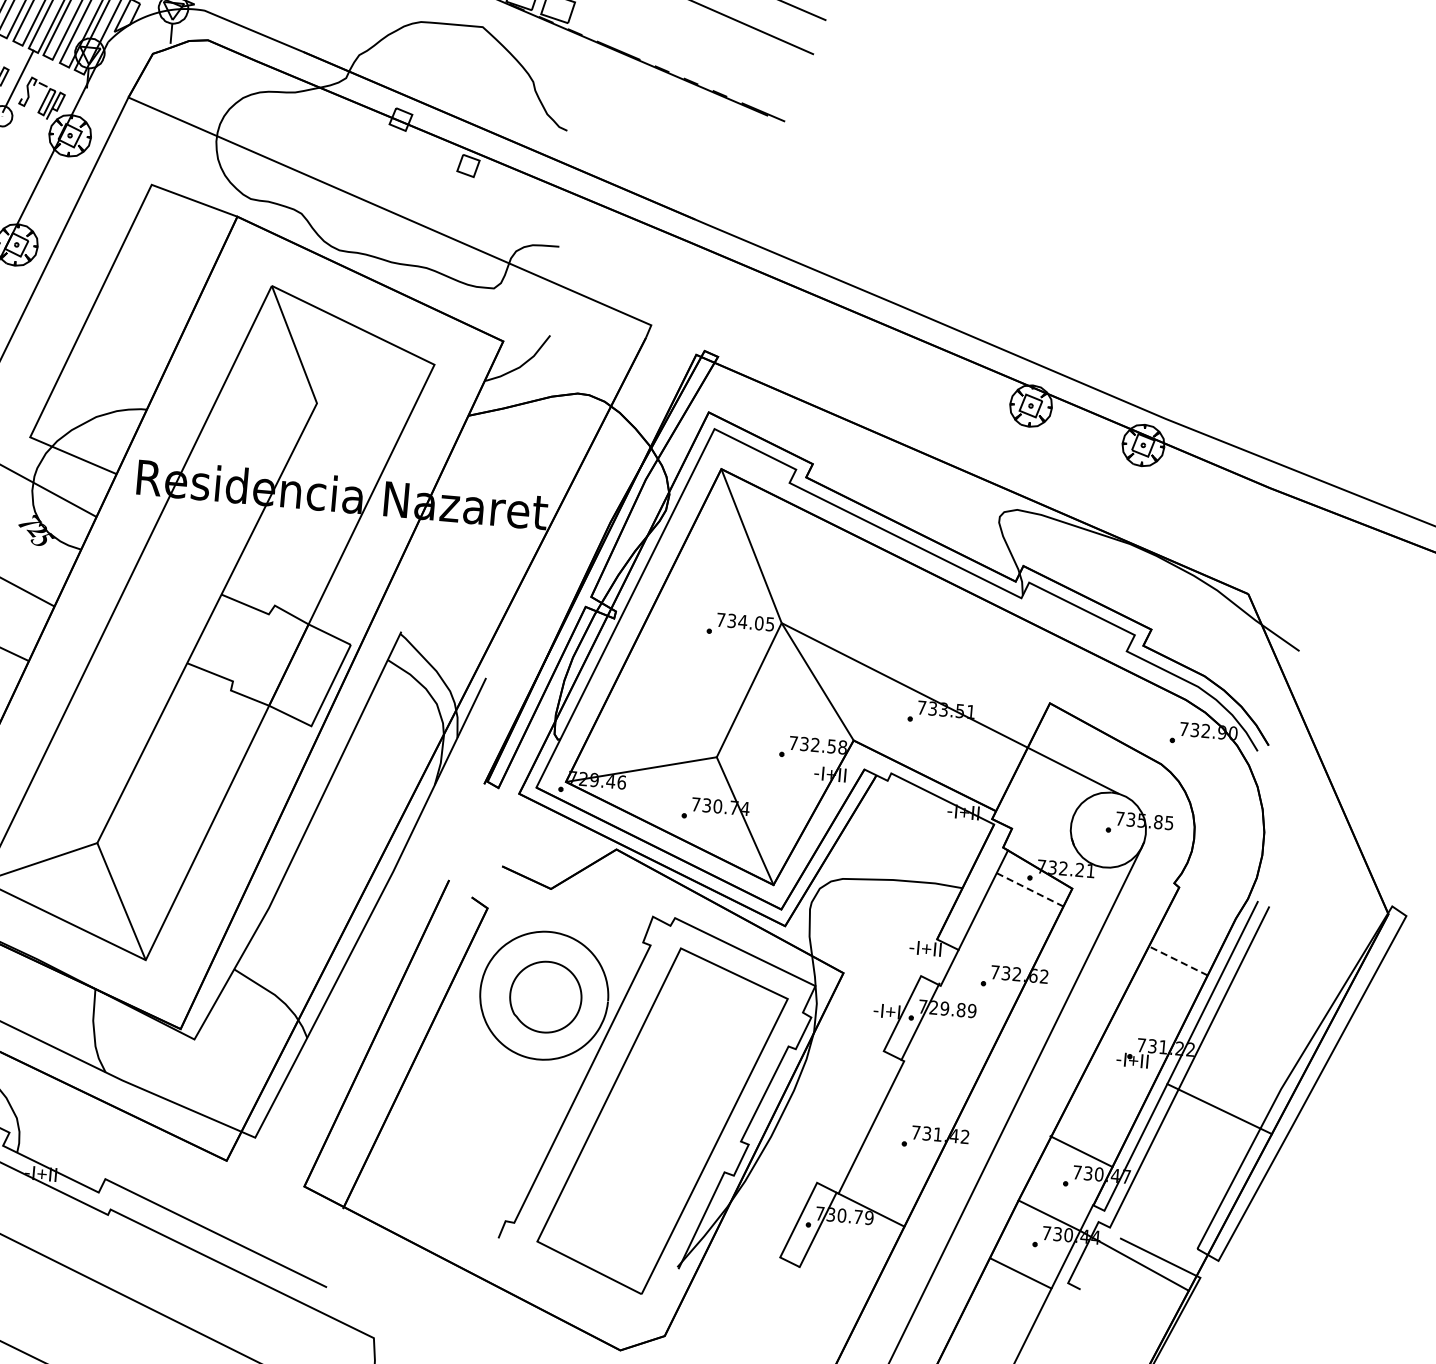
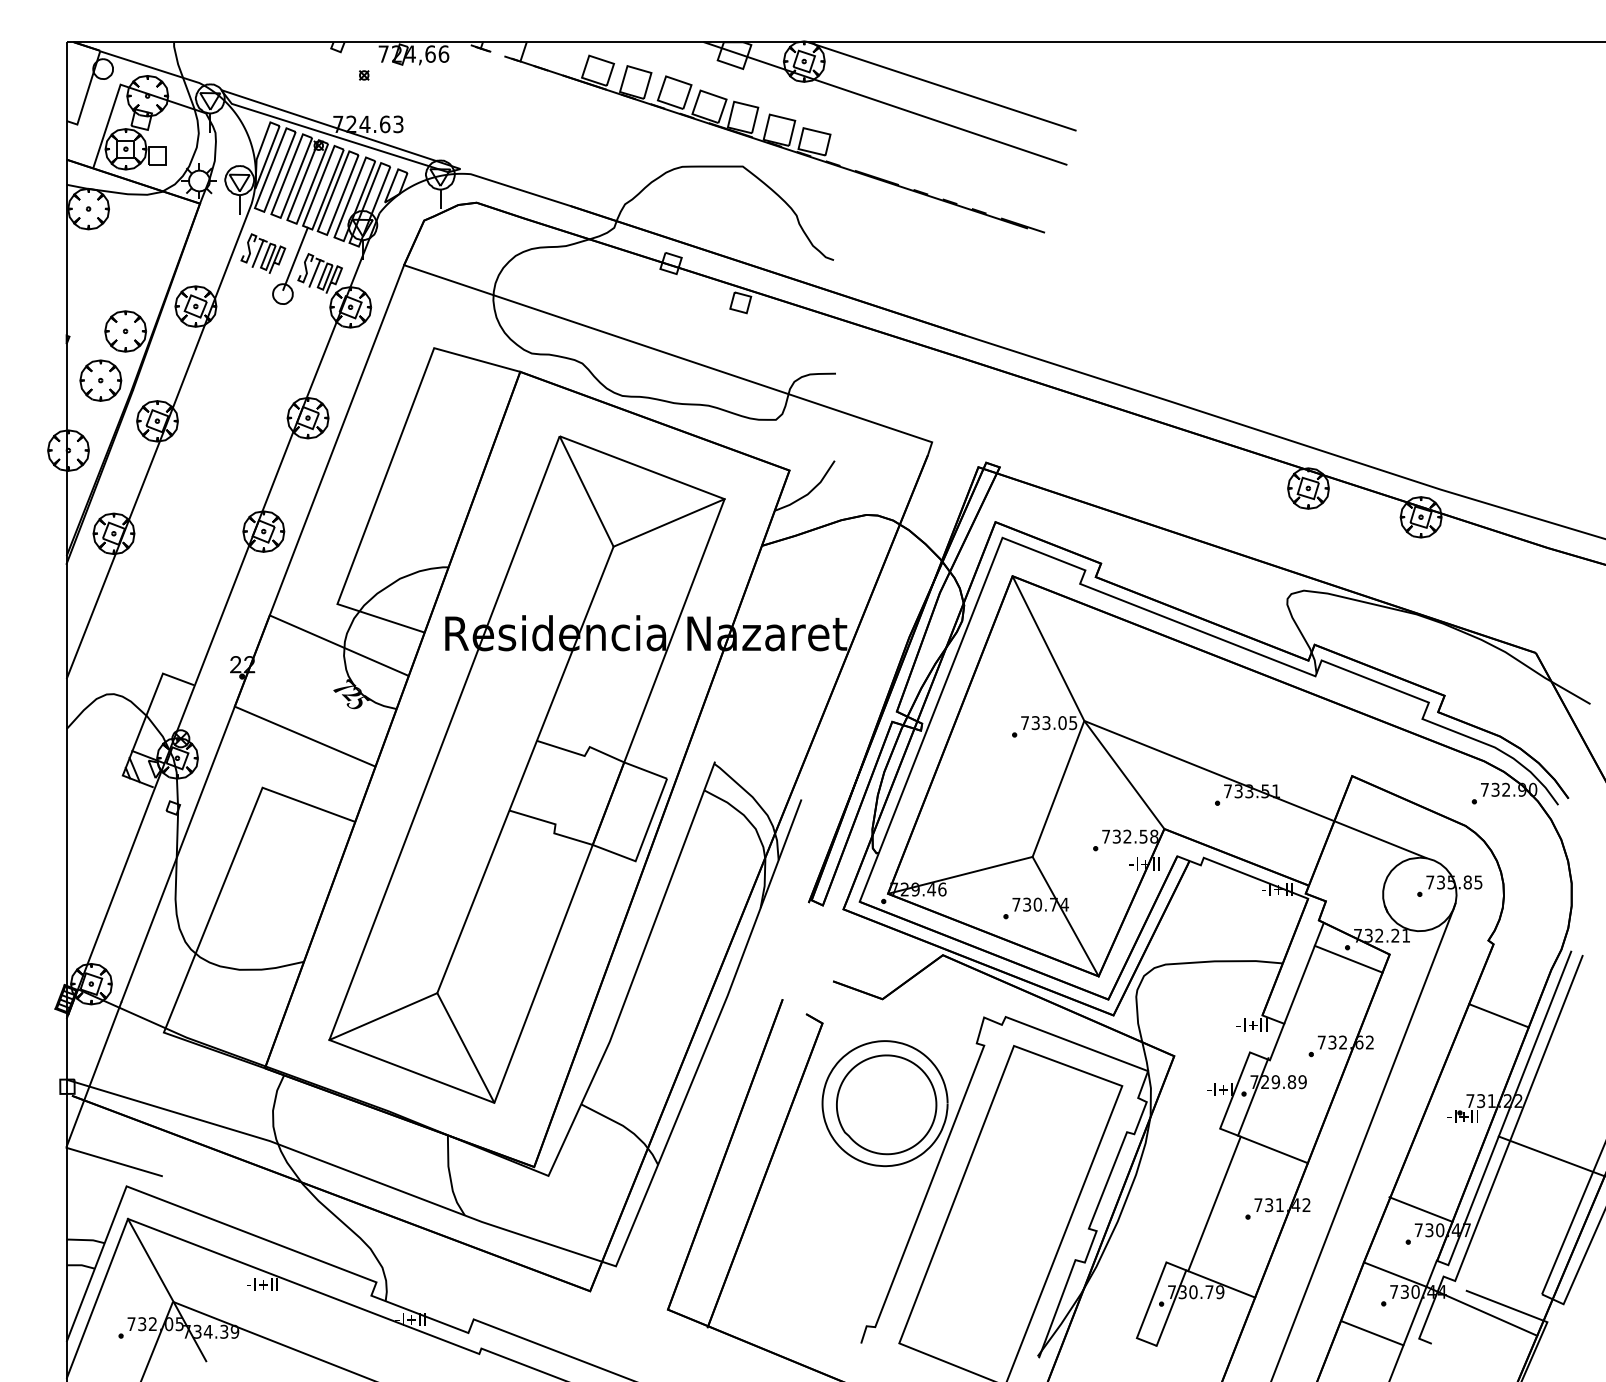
line: (36, 98) -> (314, 273), added
line: (375, 383) -> (668, 522), added
text: (742, 622) -> (1046, 723), 734.05 -> 733.05
line: (1030, 890) -> (1349, 959), dashed -> solid
line: (1177, 960) -> (1498, 1015), dashed -> solid
part: (545, 996) -> (886, 1104), size x1.43
line: (936, 1077) -> (1273, 1149), added

